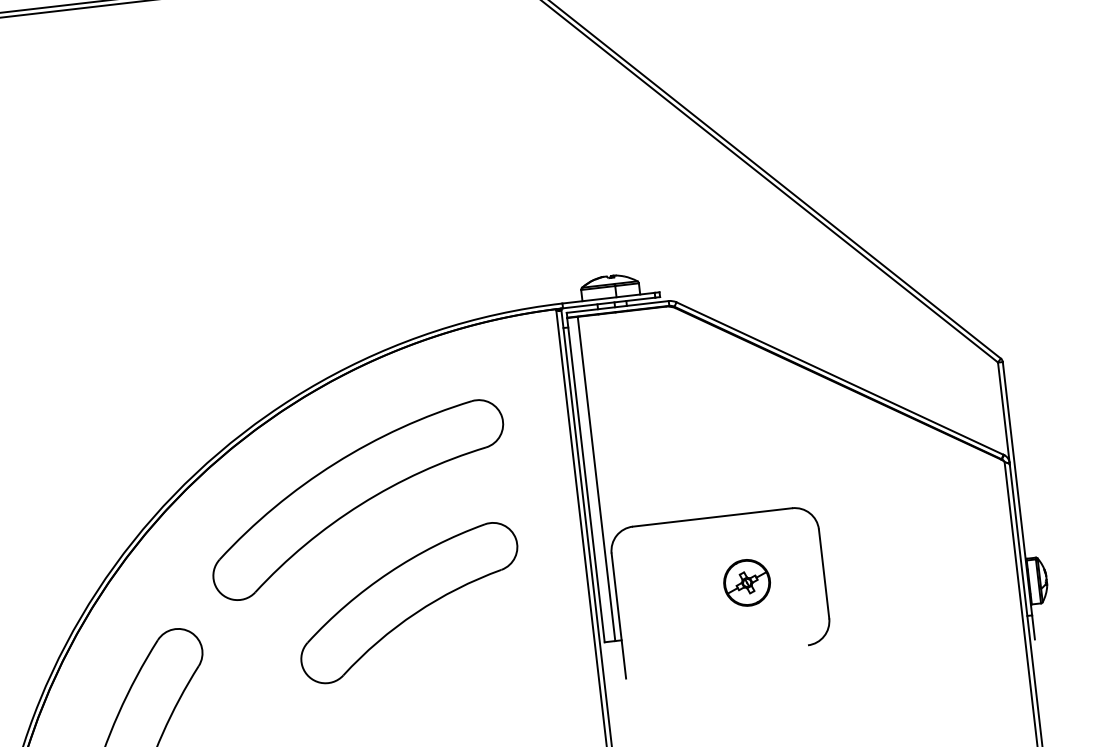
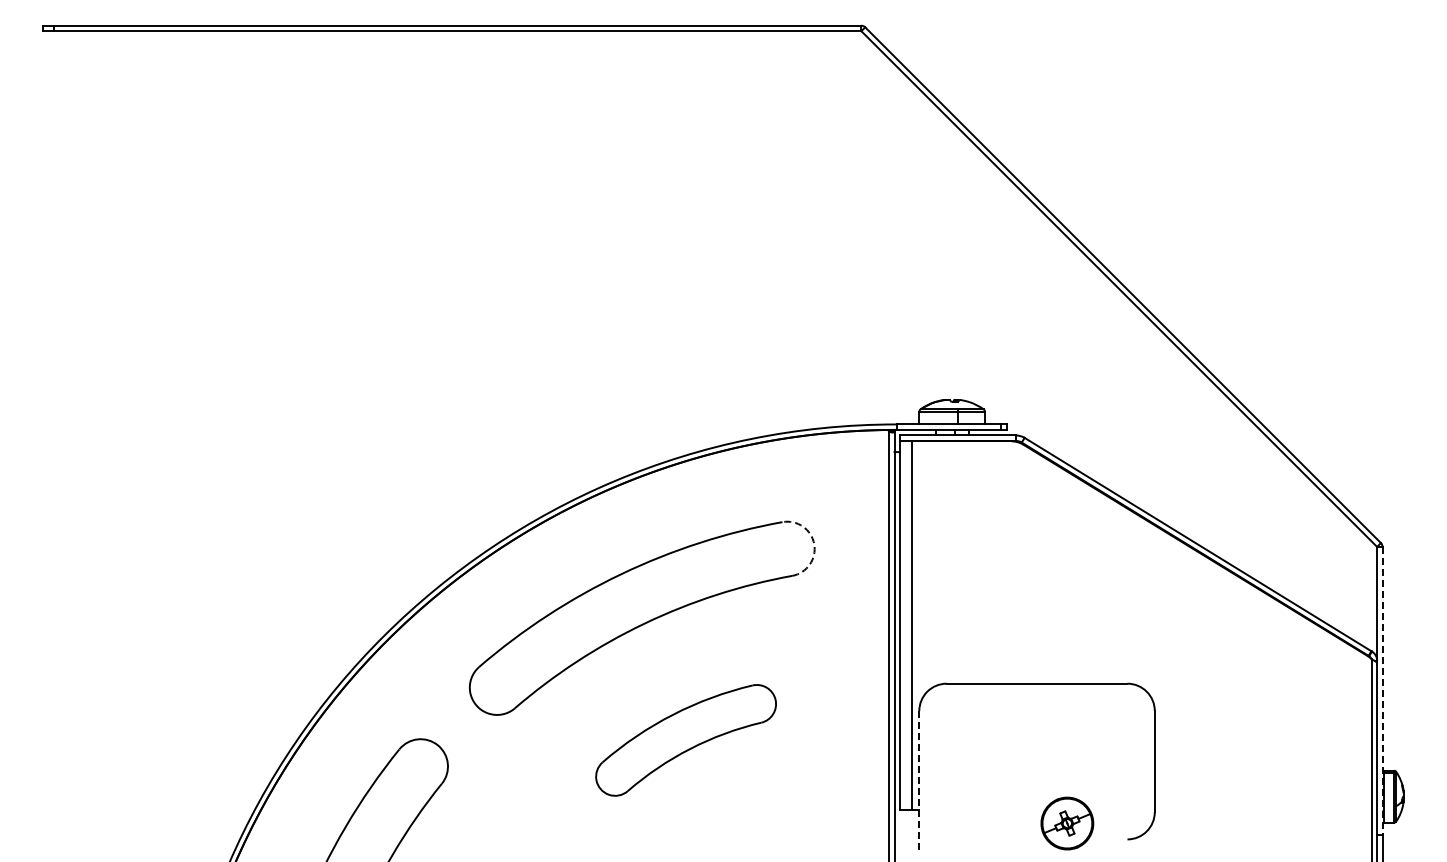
arc: (502, 417) -> (814, 544), solid -> dashed
line: (1017, 489) -> (1382, 691), solid -> dashed
part: (747, 582) -> (1067, 823), moved
part: (408, 603) -> (685, 740), size x0.7
line: (619, 616) -> (919, 782), solid -> dashed

